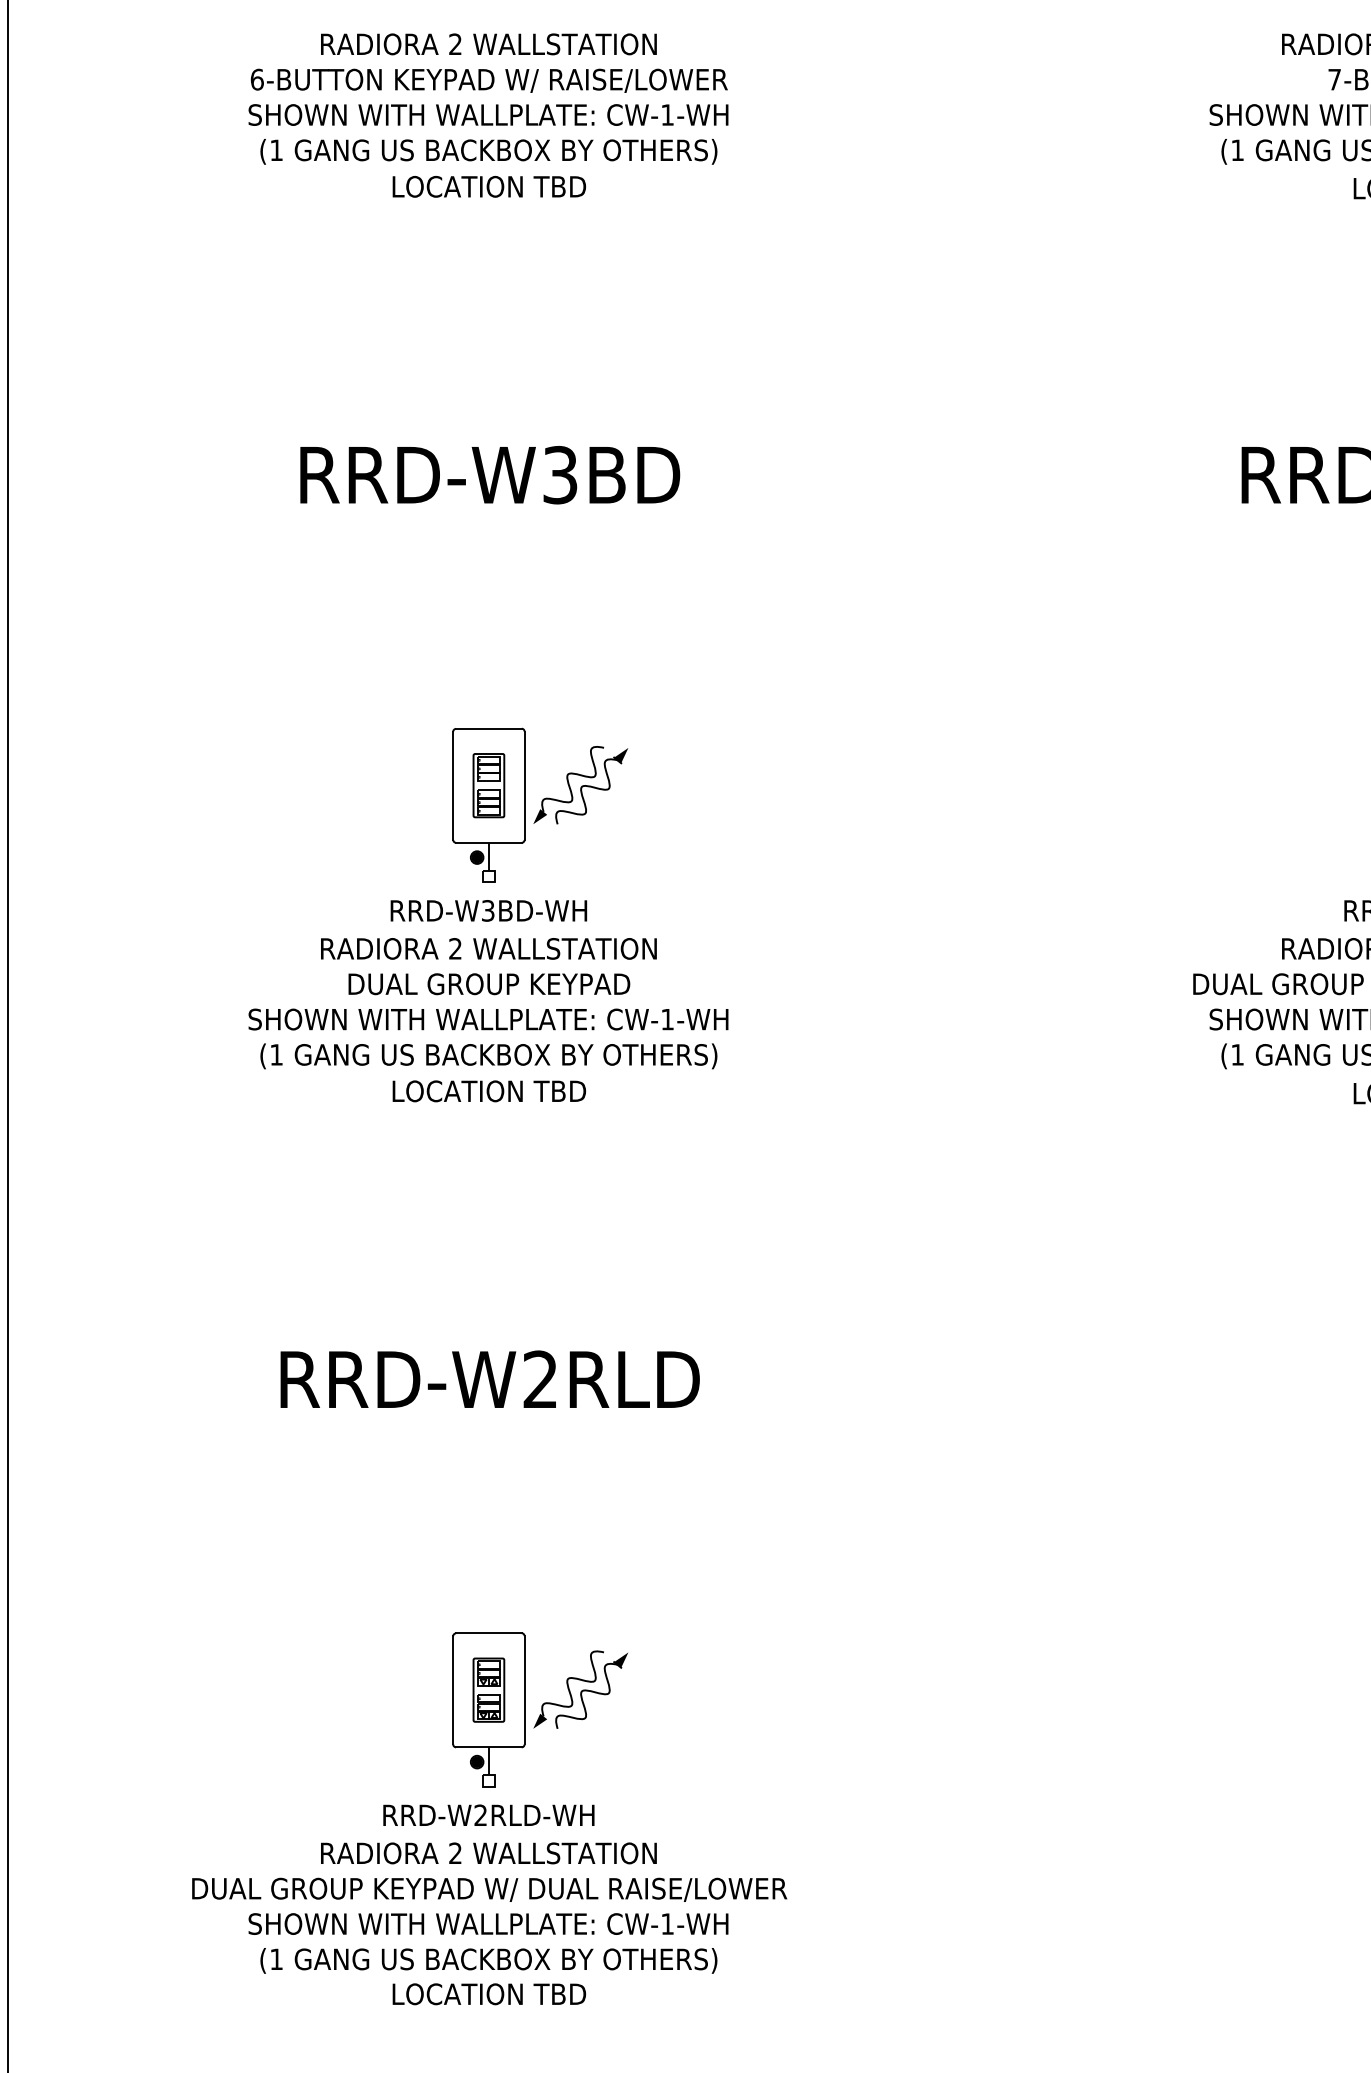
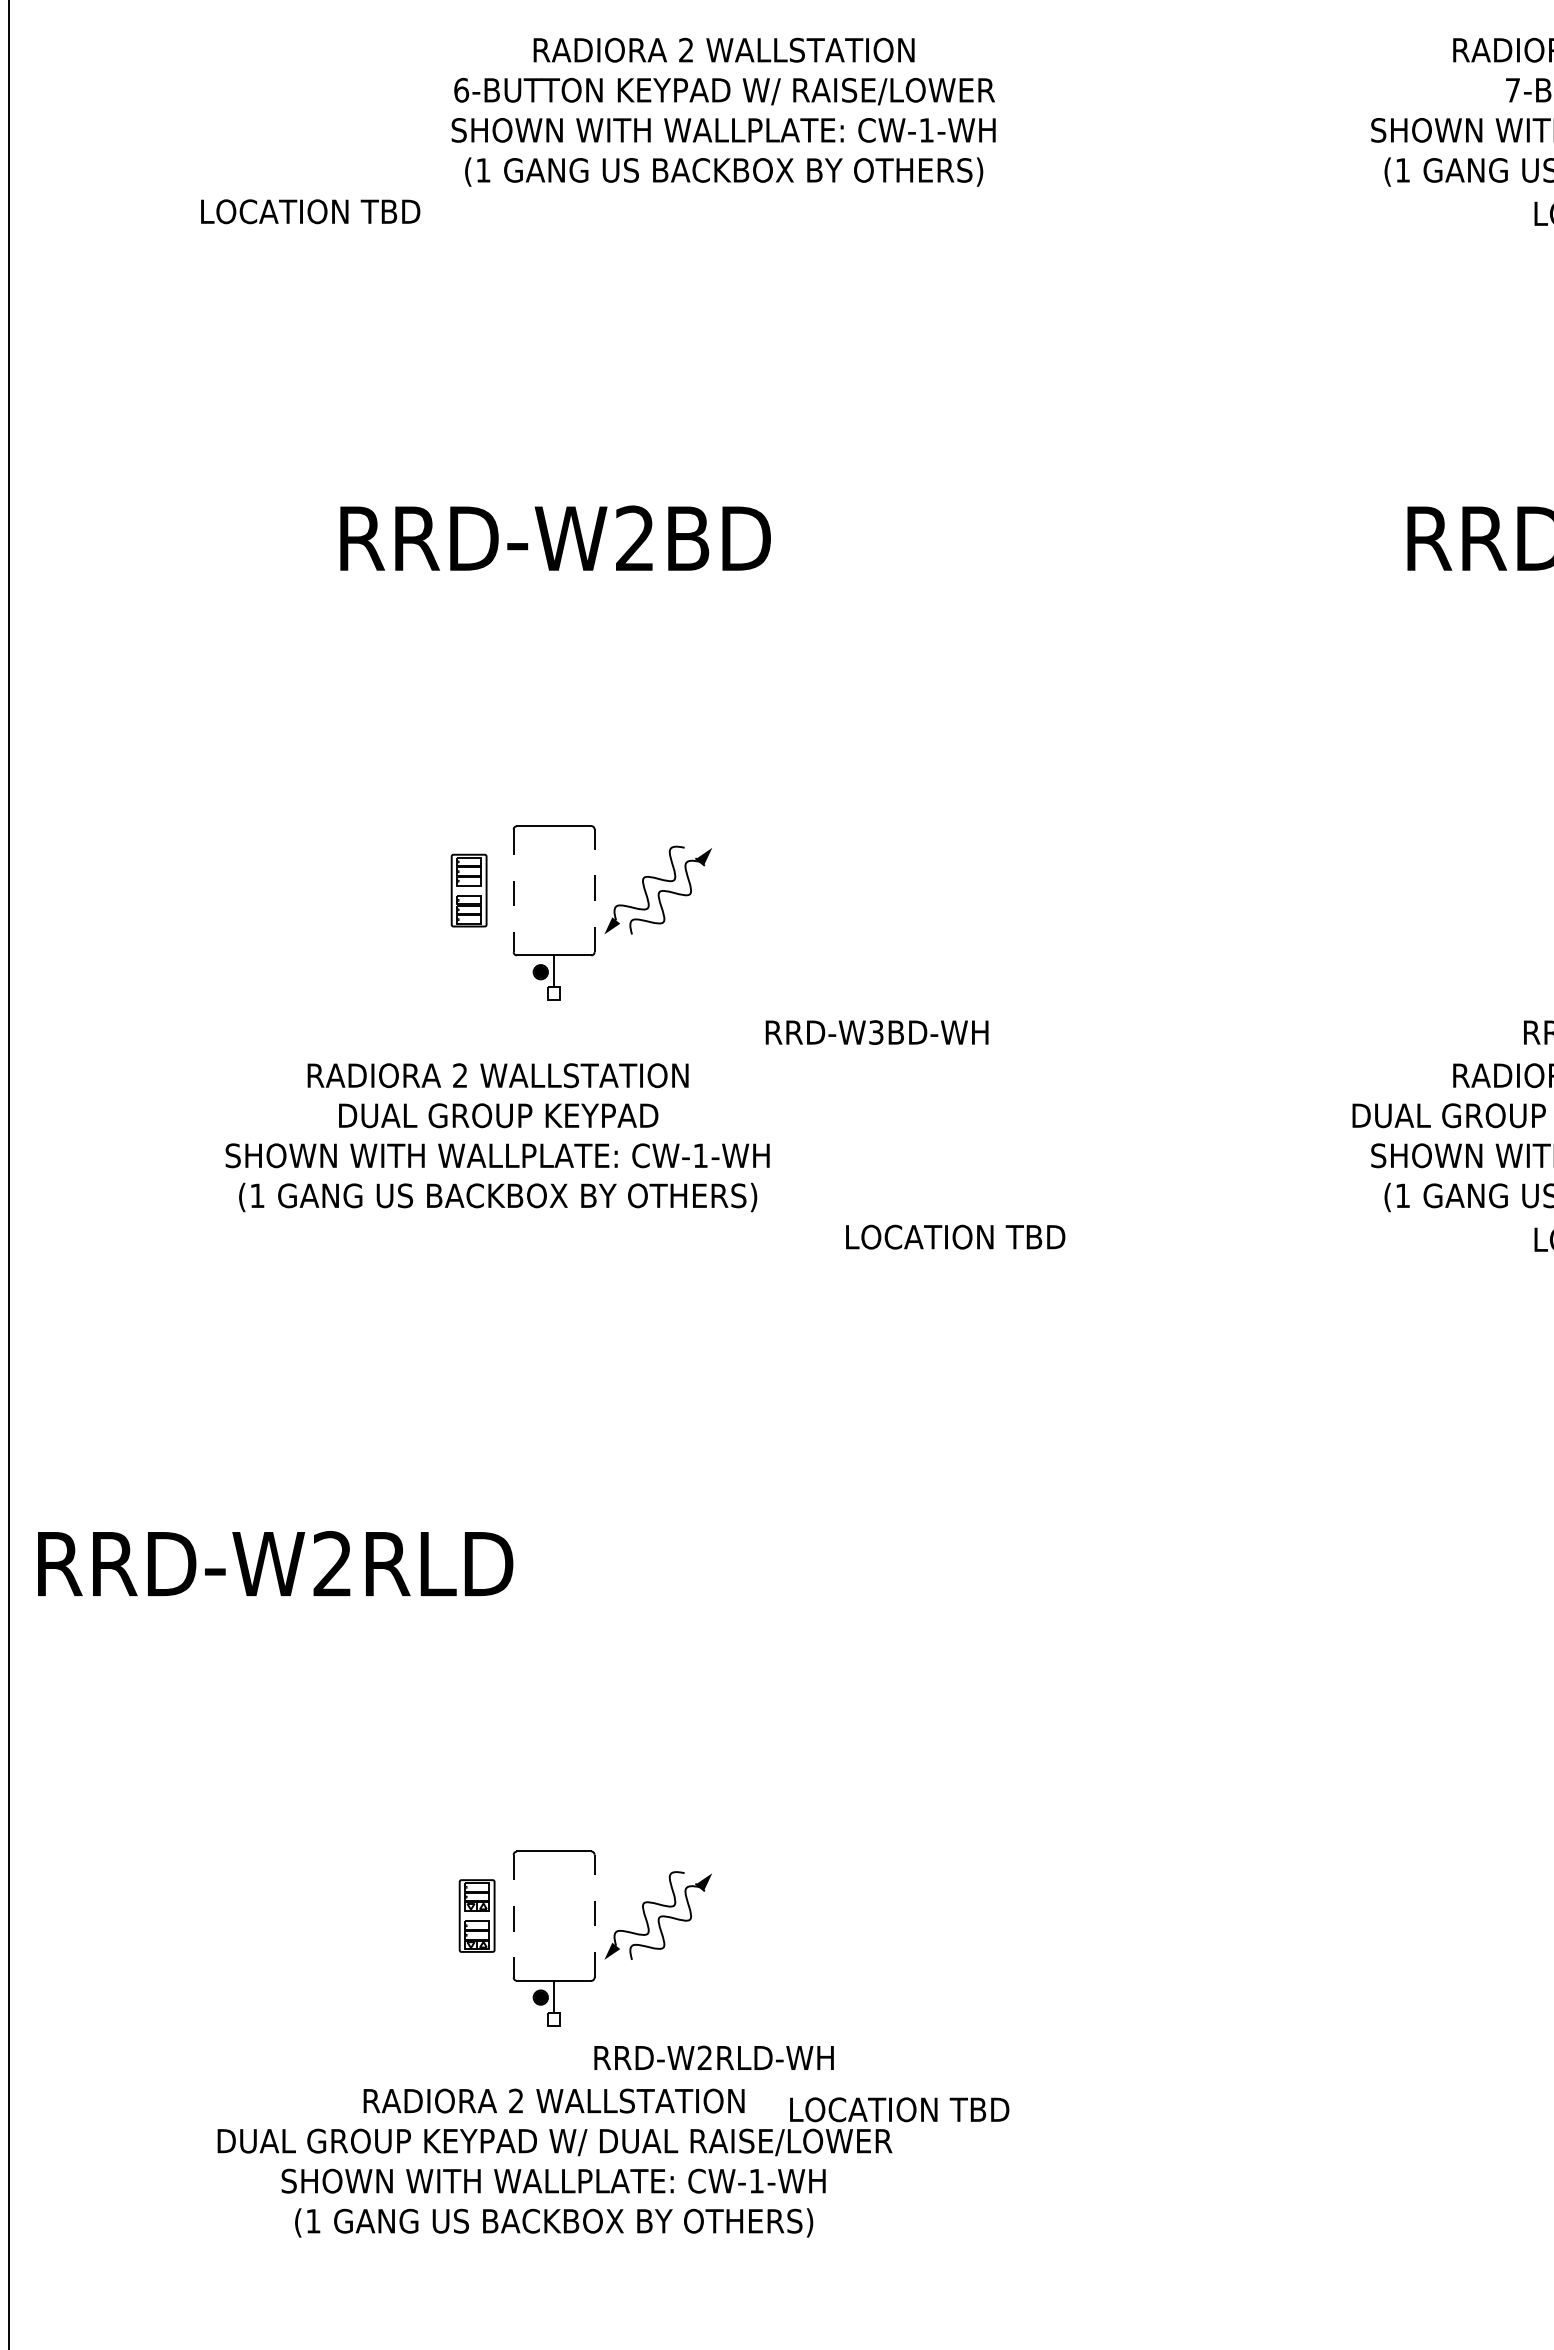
text: (488, 98) -> (723, 111), moved
text: (489, 186) -> (310, 211), moved
text: (560, 475) -> (635, 538), RRD-W3BD -> RRD-W2BD
part: (488, 785) -> (468, 890), moved
line: (524, 785) -> (594, 890), solid -> dashed
line: (453, 786) -> (513, 891), solid -> dashed
text: (488, 910) -> (876, 1032), moved
text: (488, 1003) -> (497, 1137), moved
text: (489, 1090) -> (955, 1236), moved
text: (490, 1379) -> (275, 1563), moved
part: (488, 1689) -> (476, 1915), moved
line: (524, 1689) -> (594, 1915), solid -> dashed
line: (453, 1690) -> (513, 1916), solid -> dashed
text: (488, 1814) -> (713, 2057), moved
text: (489, 1994) -> (899, 2109), moved

